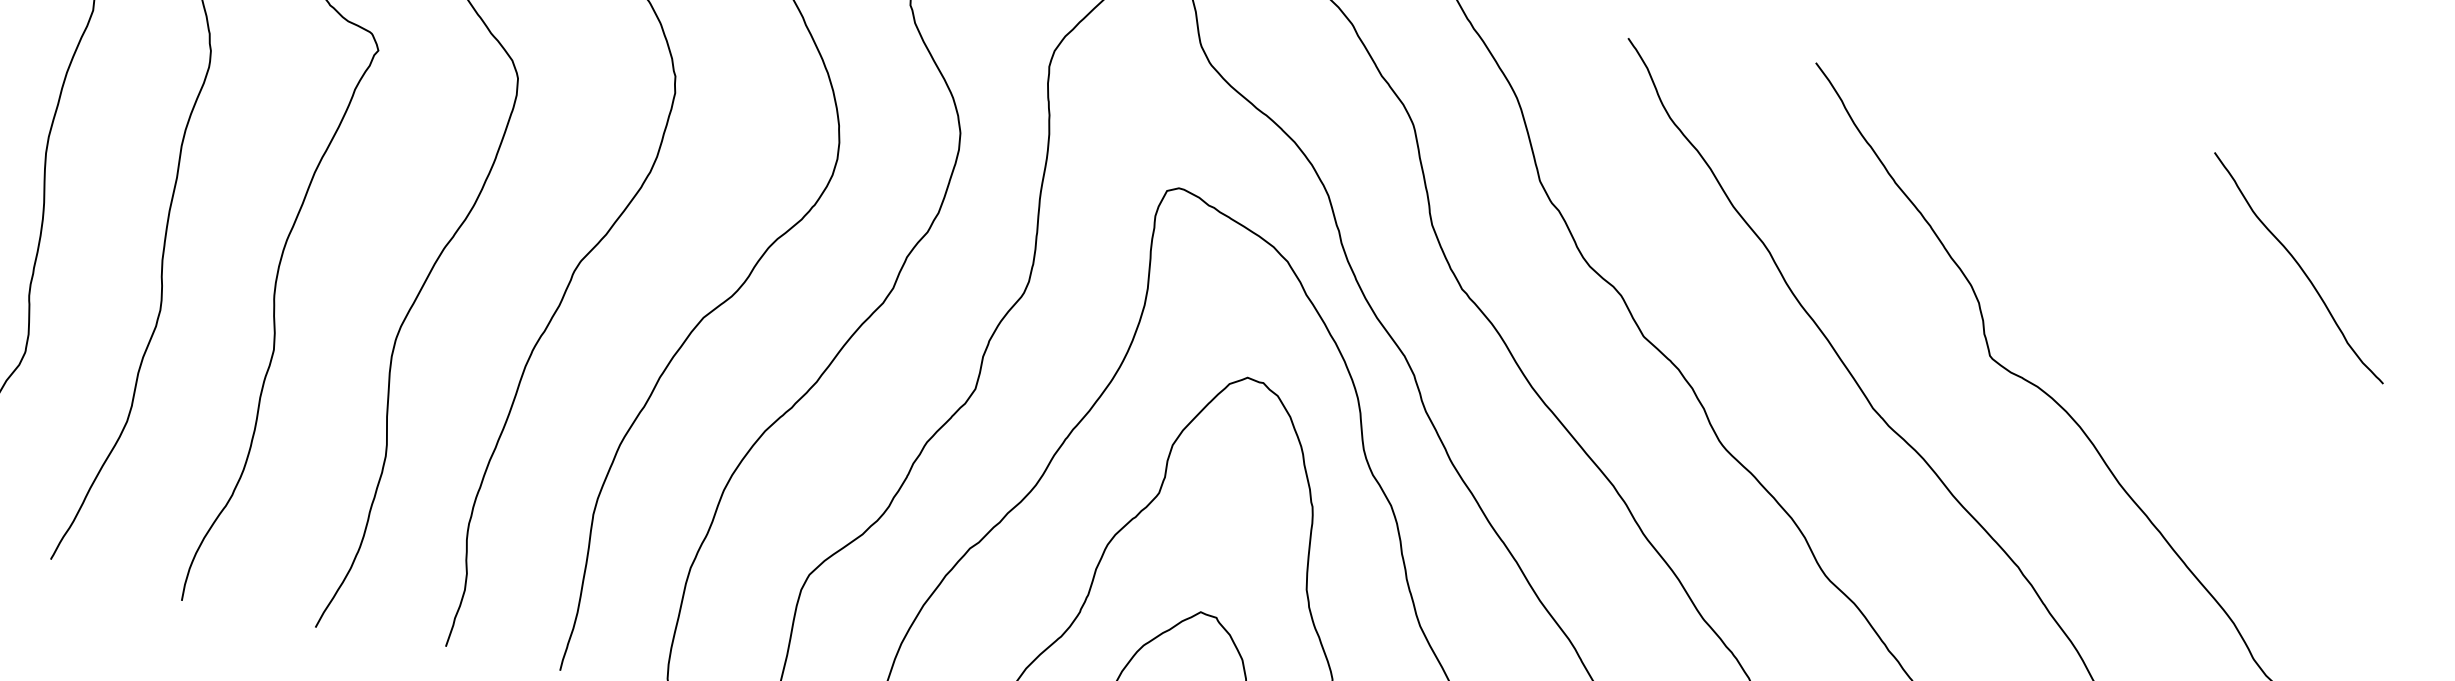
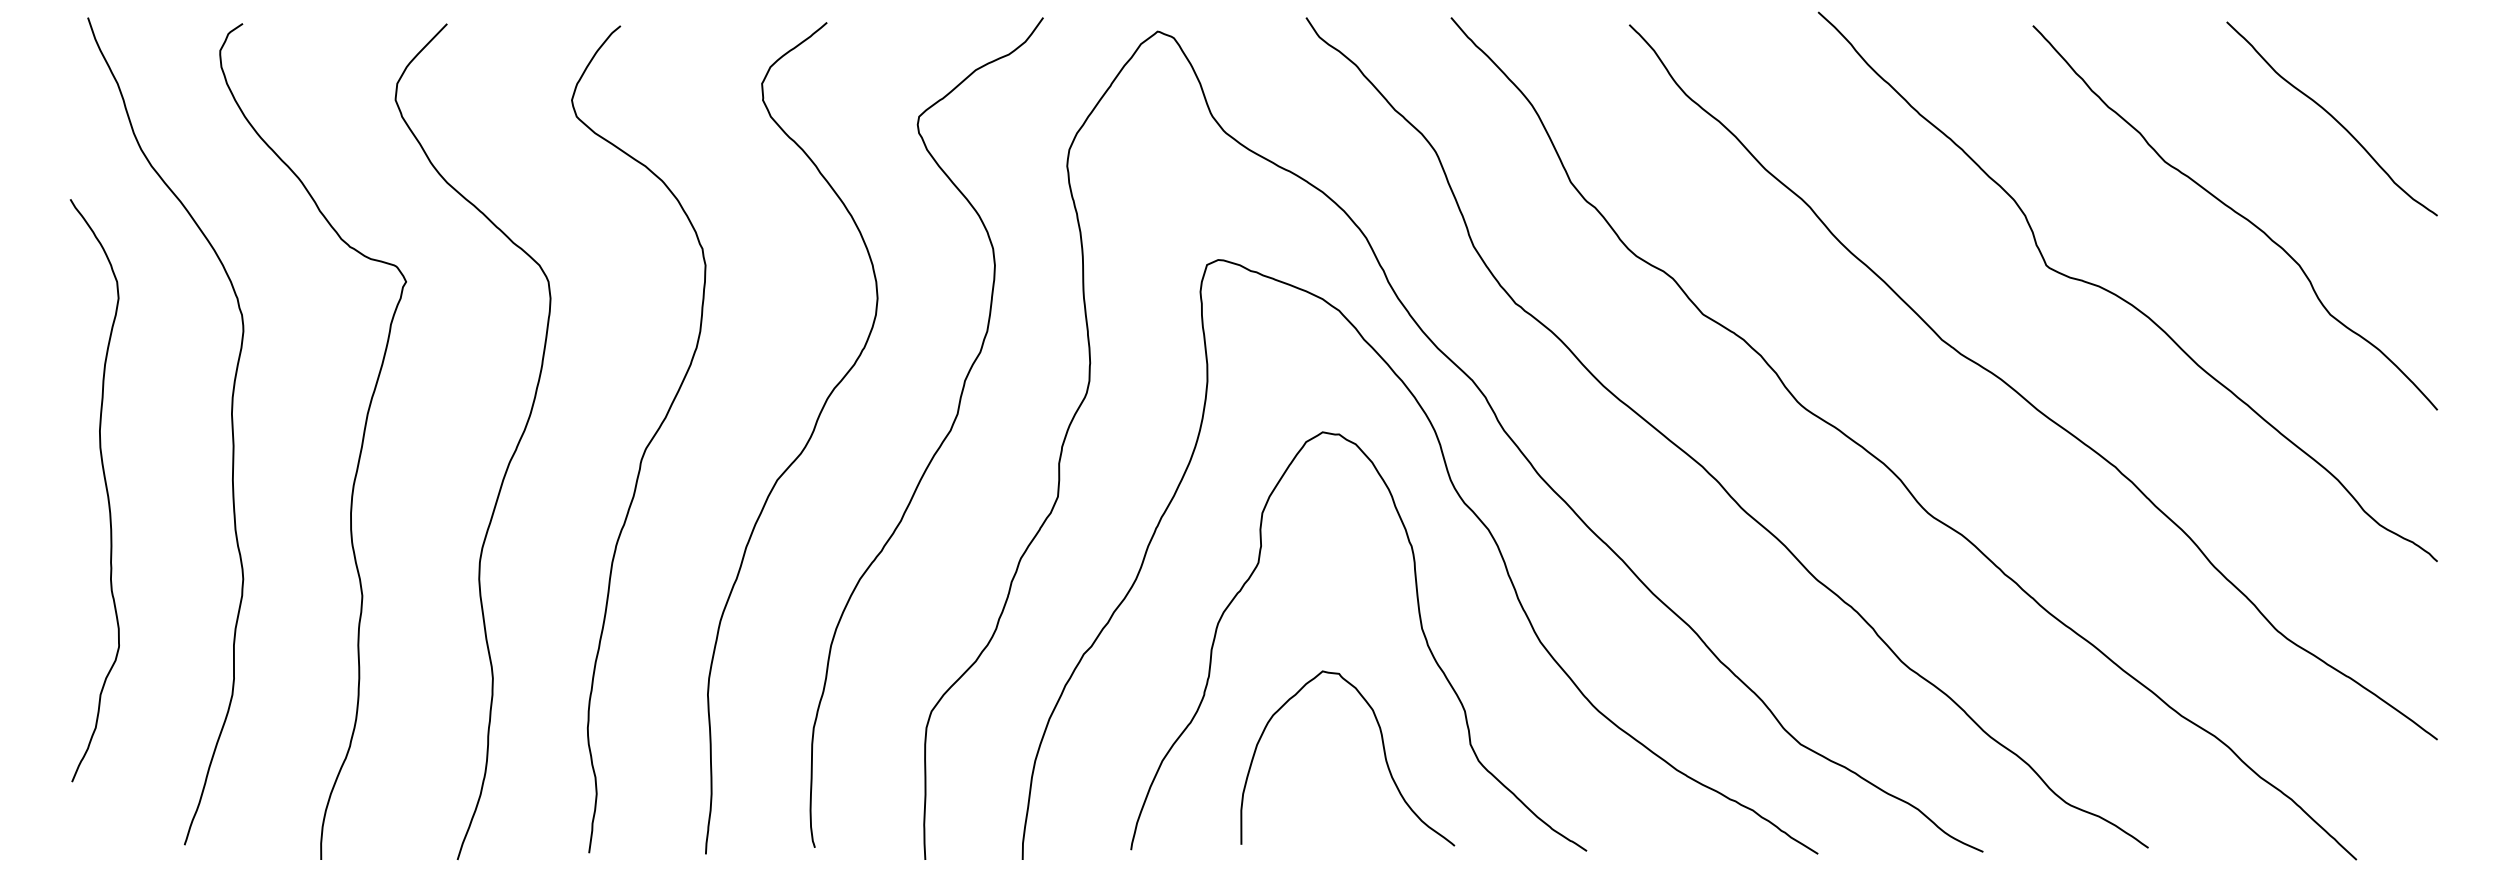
curve: (2187, 343) -> (2237, 214), added

